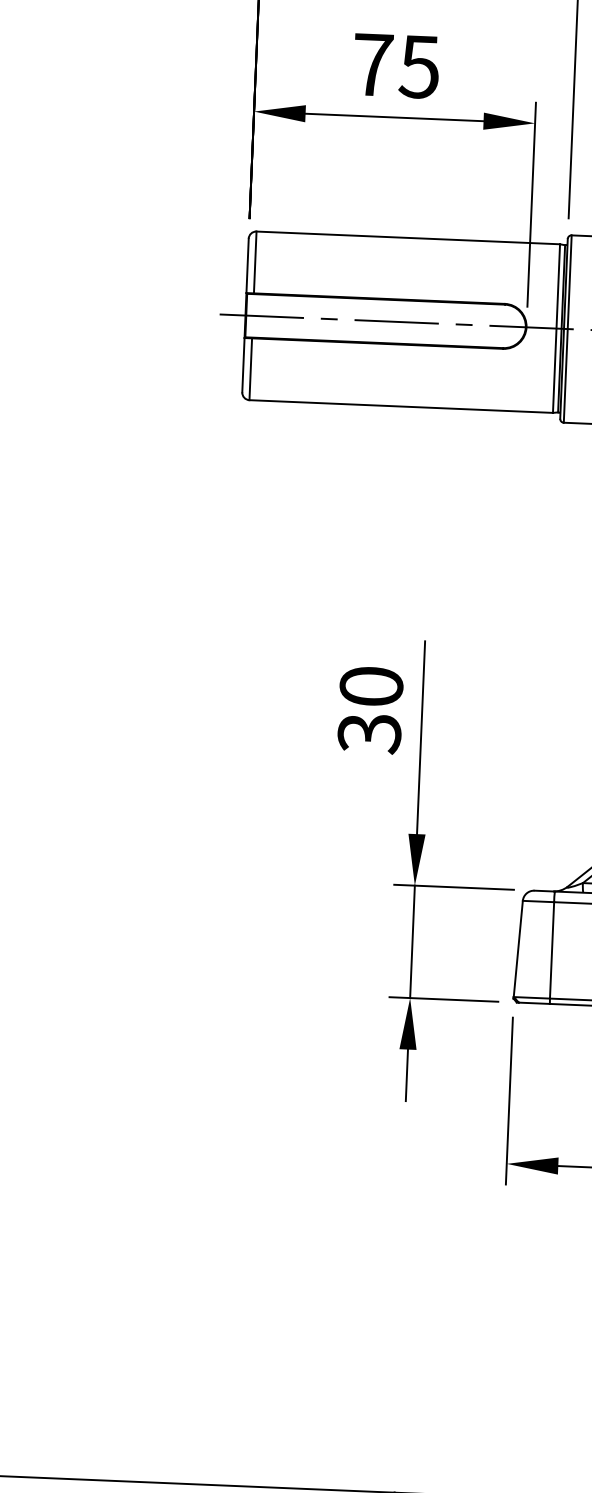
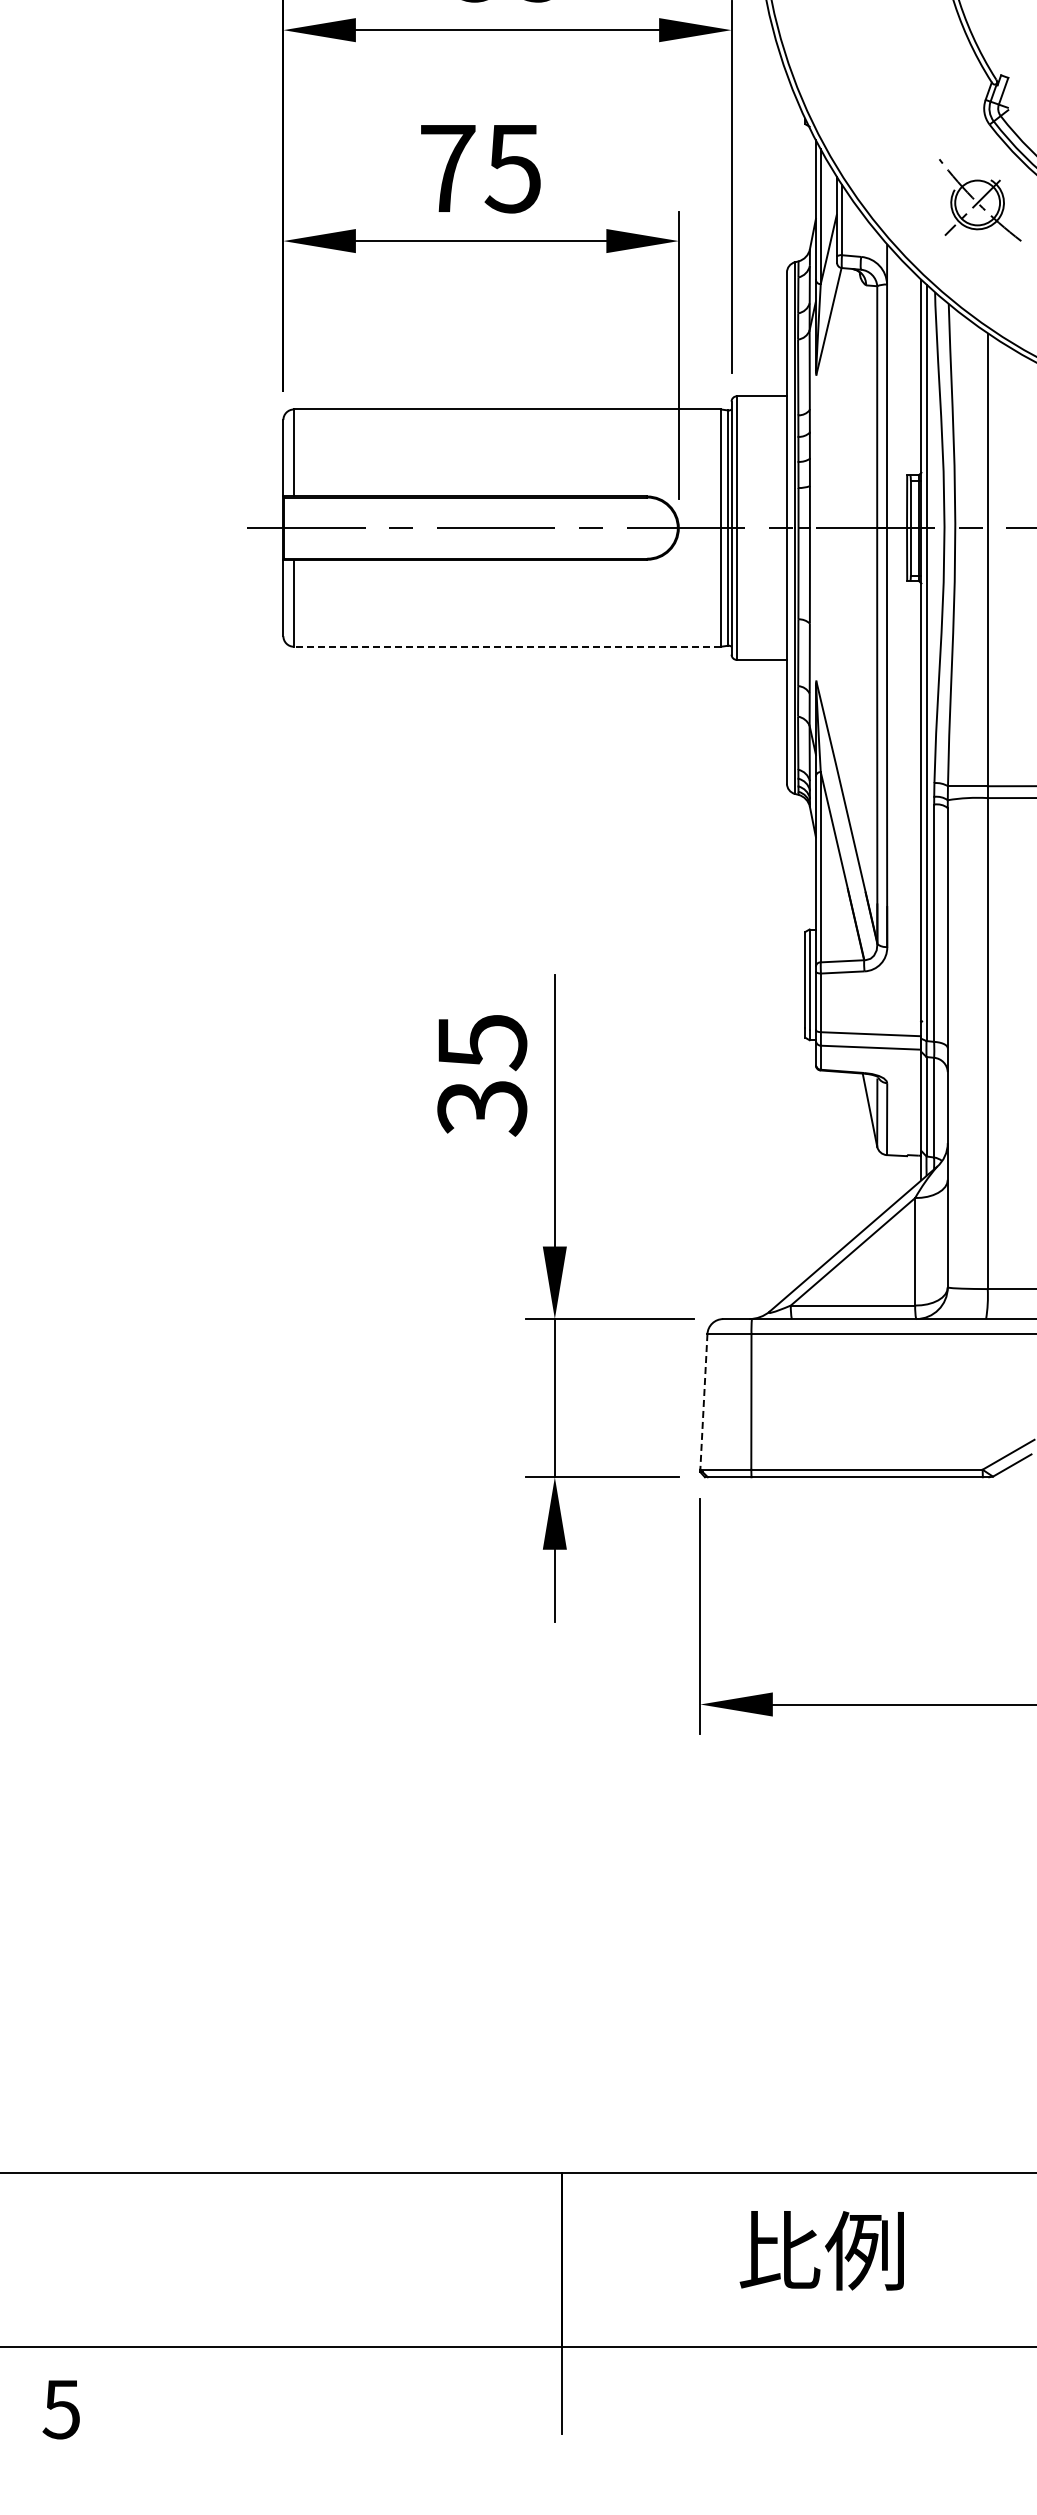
line: (401, 406) -> (507, 646), solid -> dashed
text: (371, 686) -> (482, 1042), 30 -> 35
line: (518, 948) -> (703, 1401), solid -> dashed

